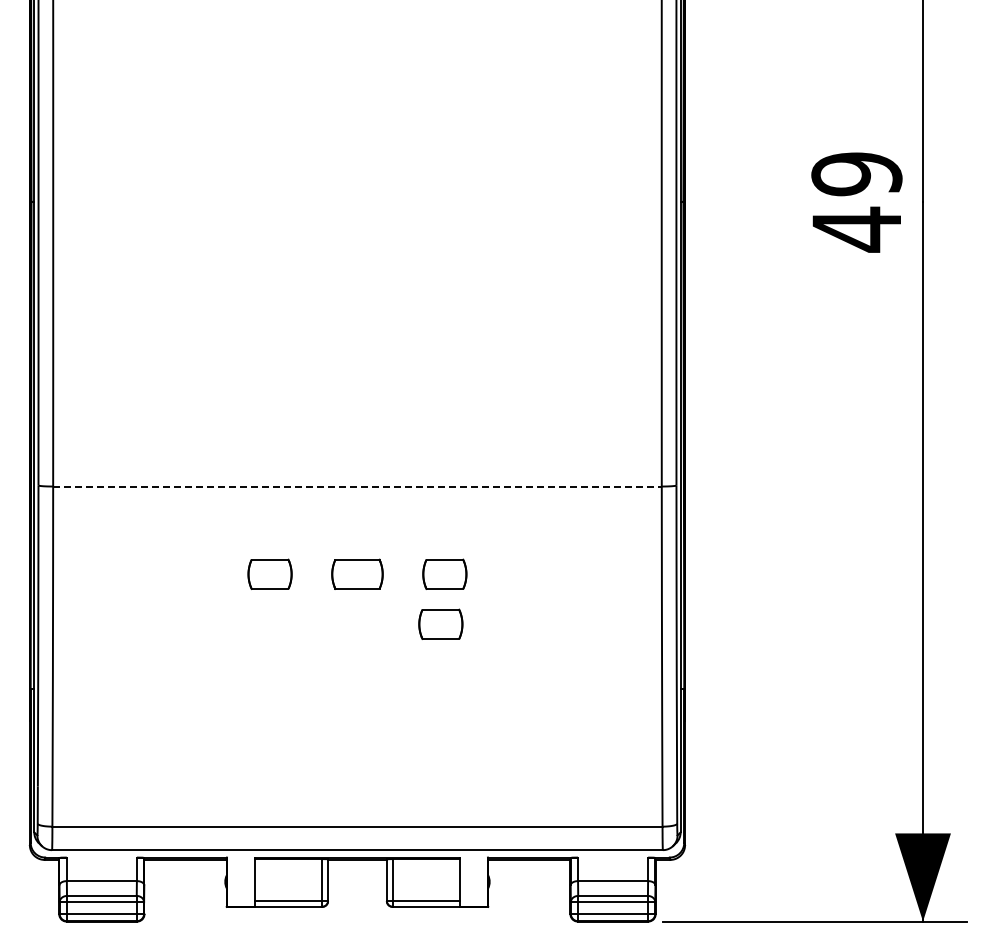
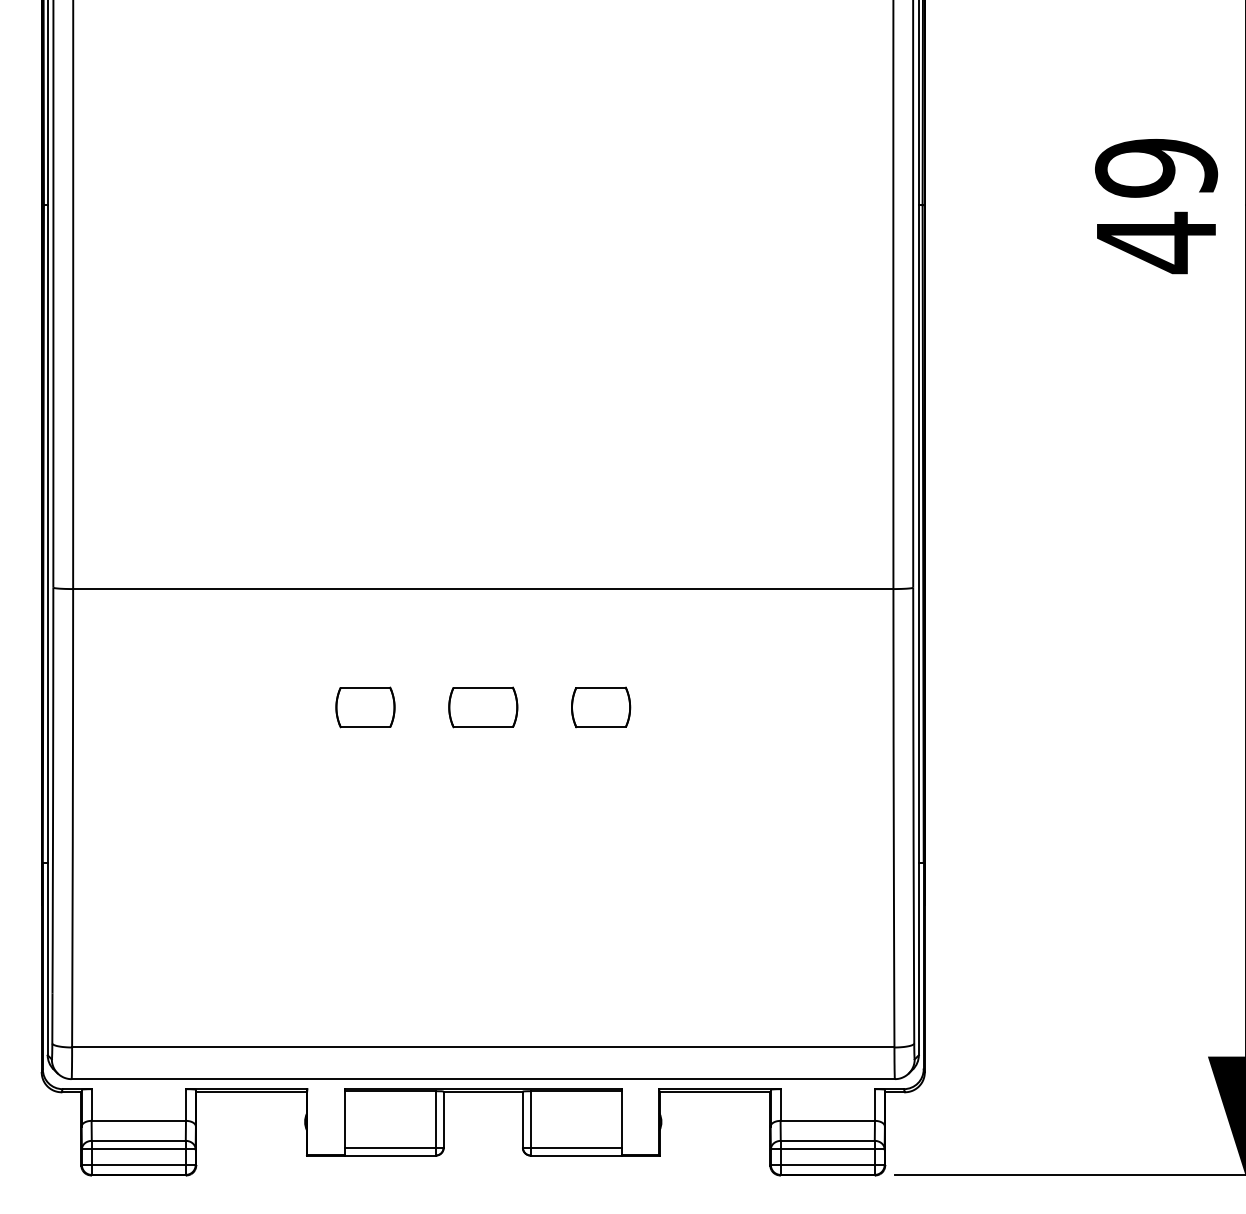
line: (357, 486) -> (483, 589), dashed -> solid
part: (440, 623) -> (595, 773), removed

